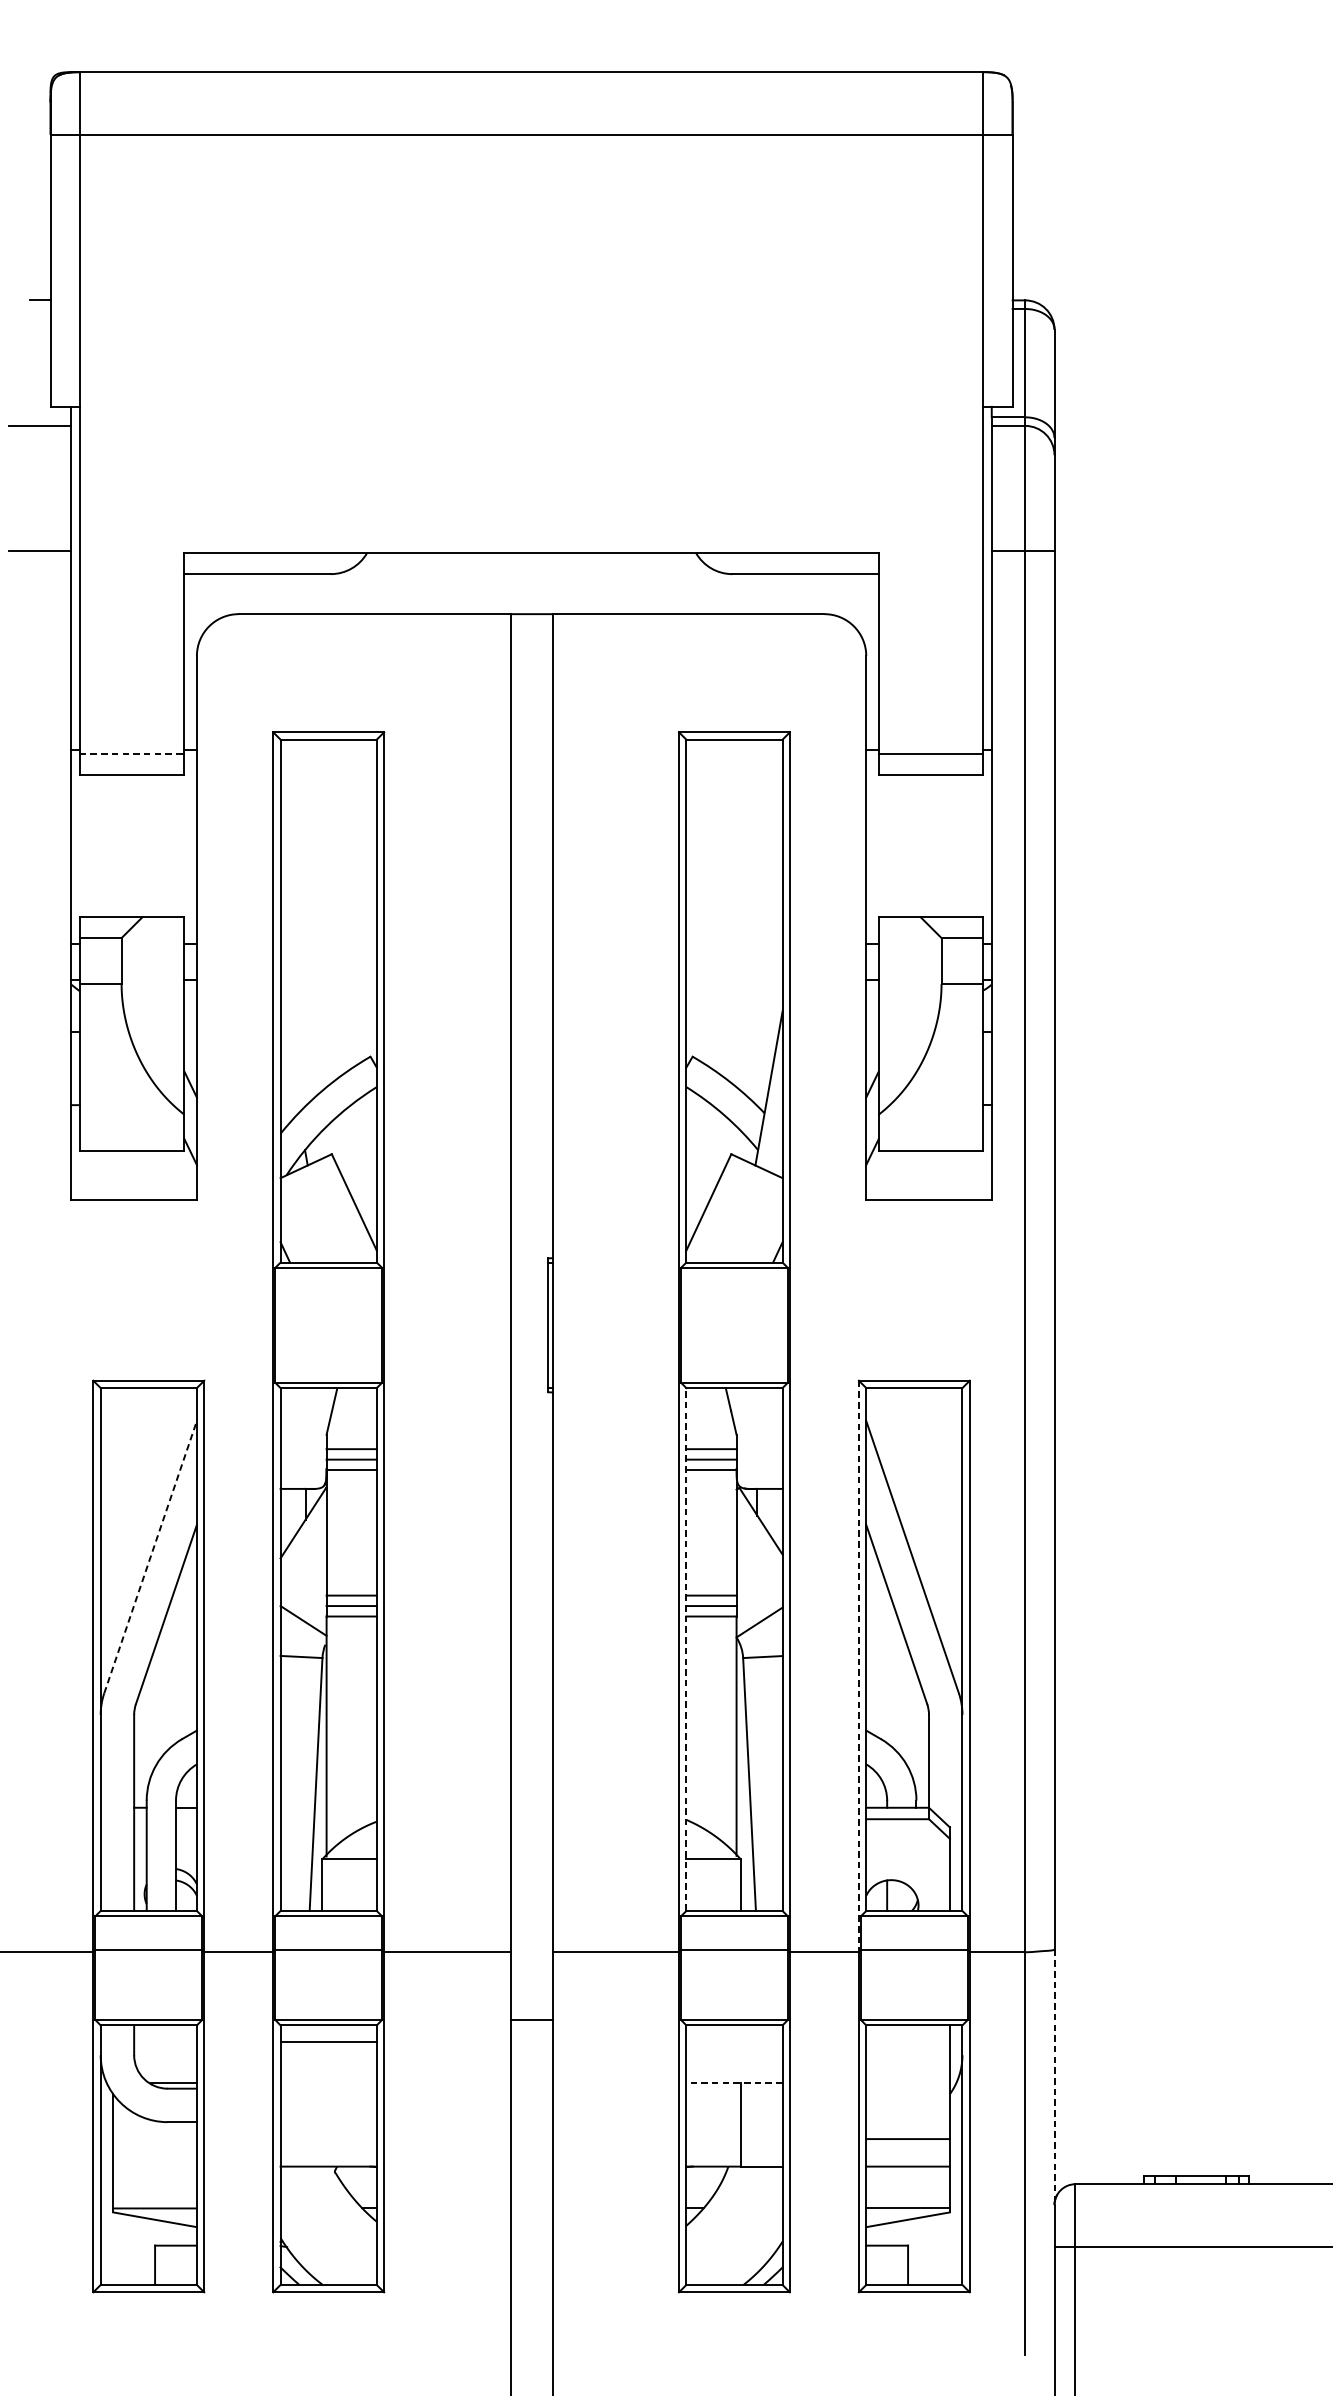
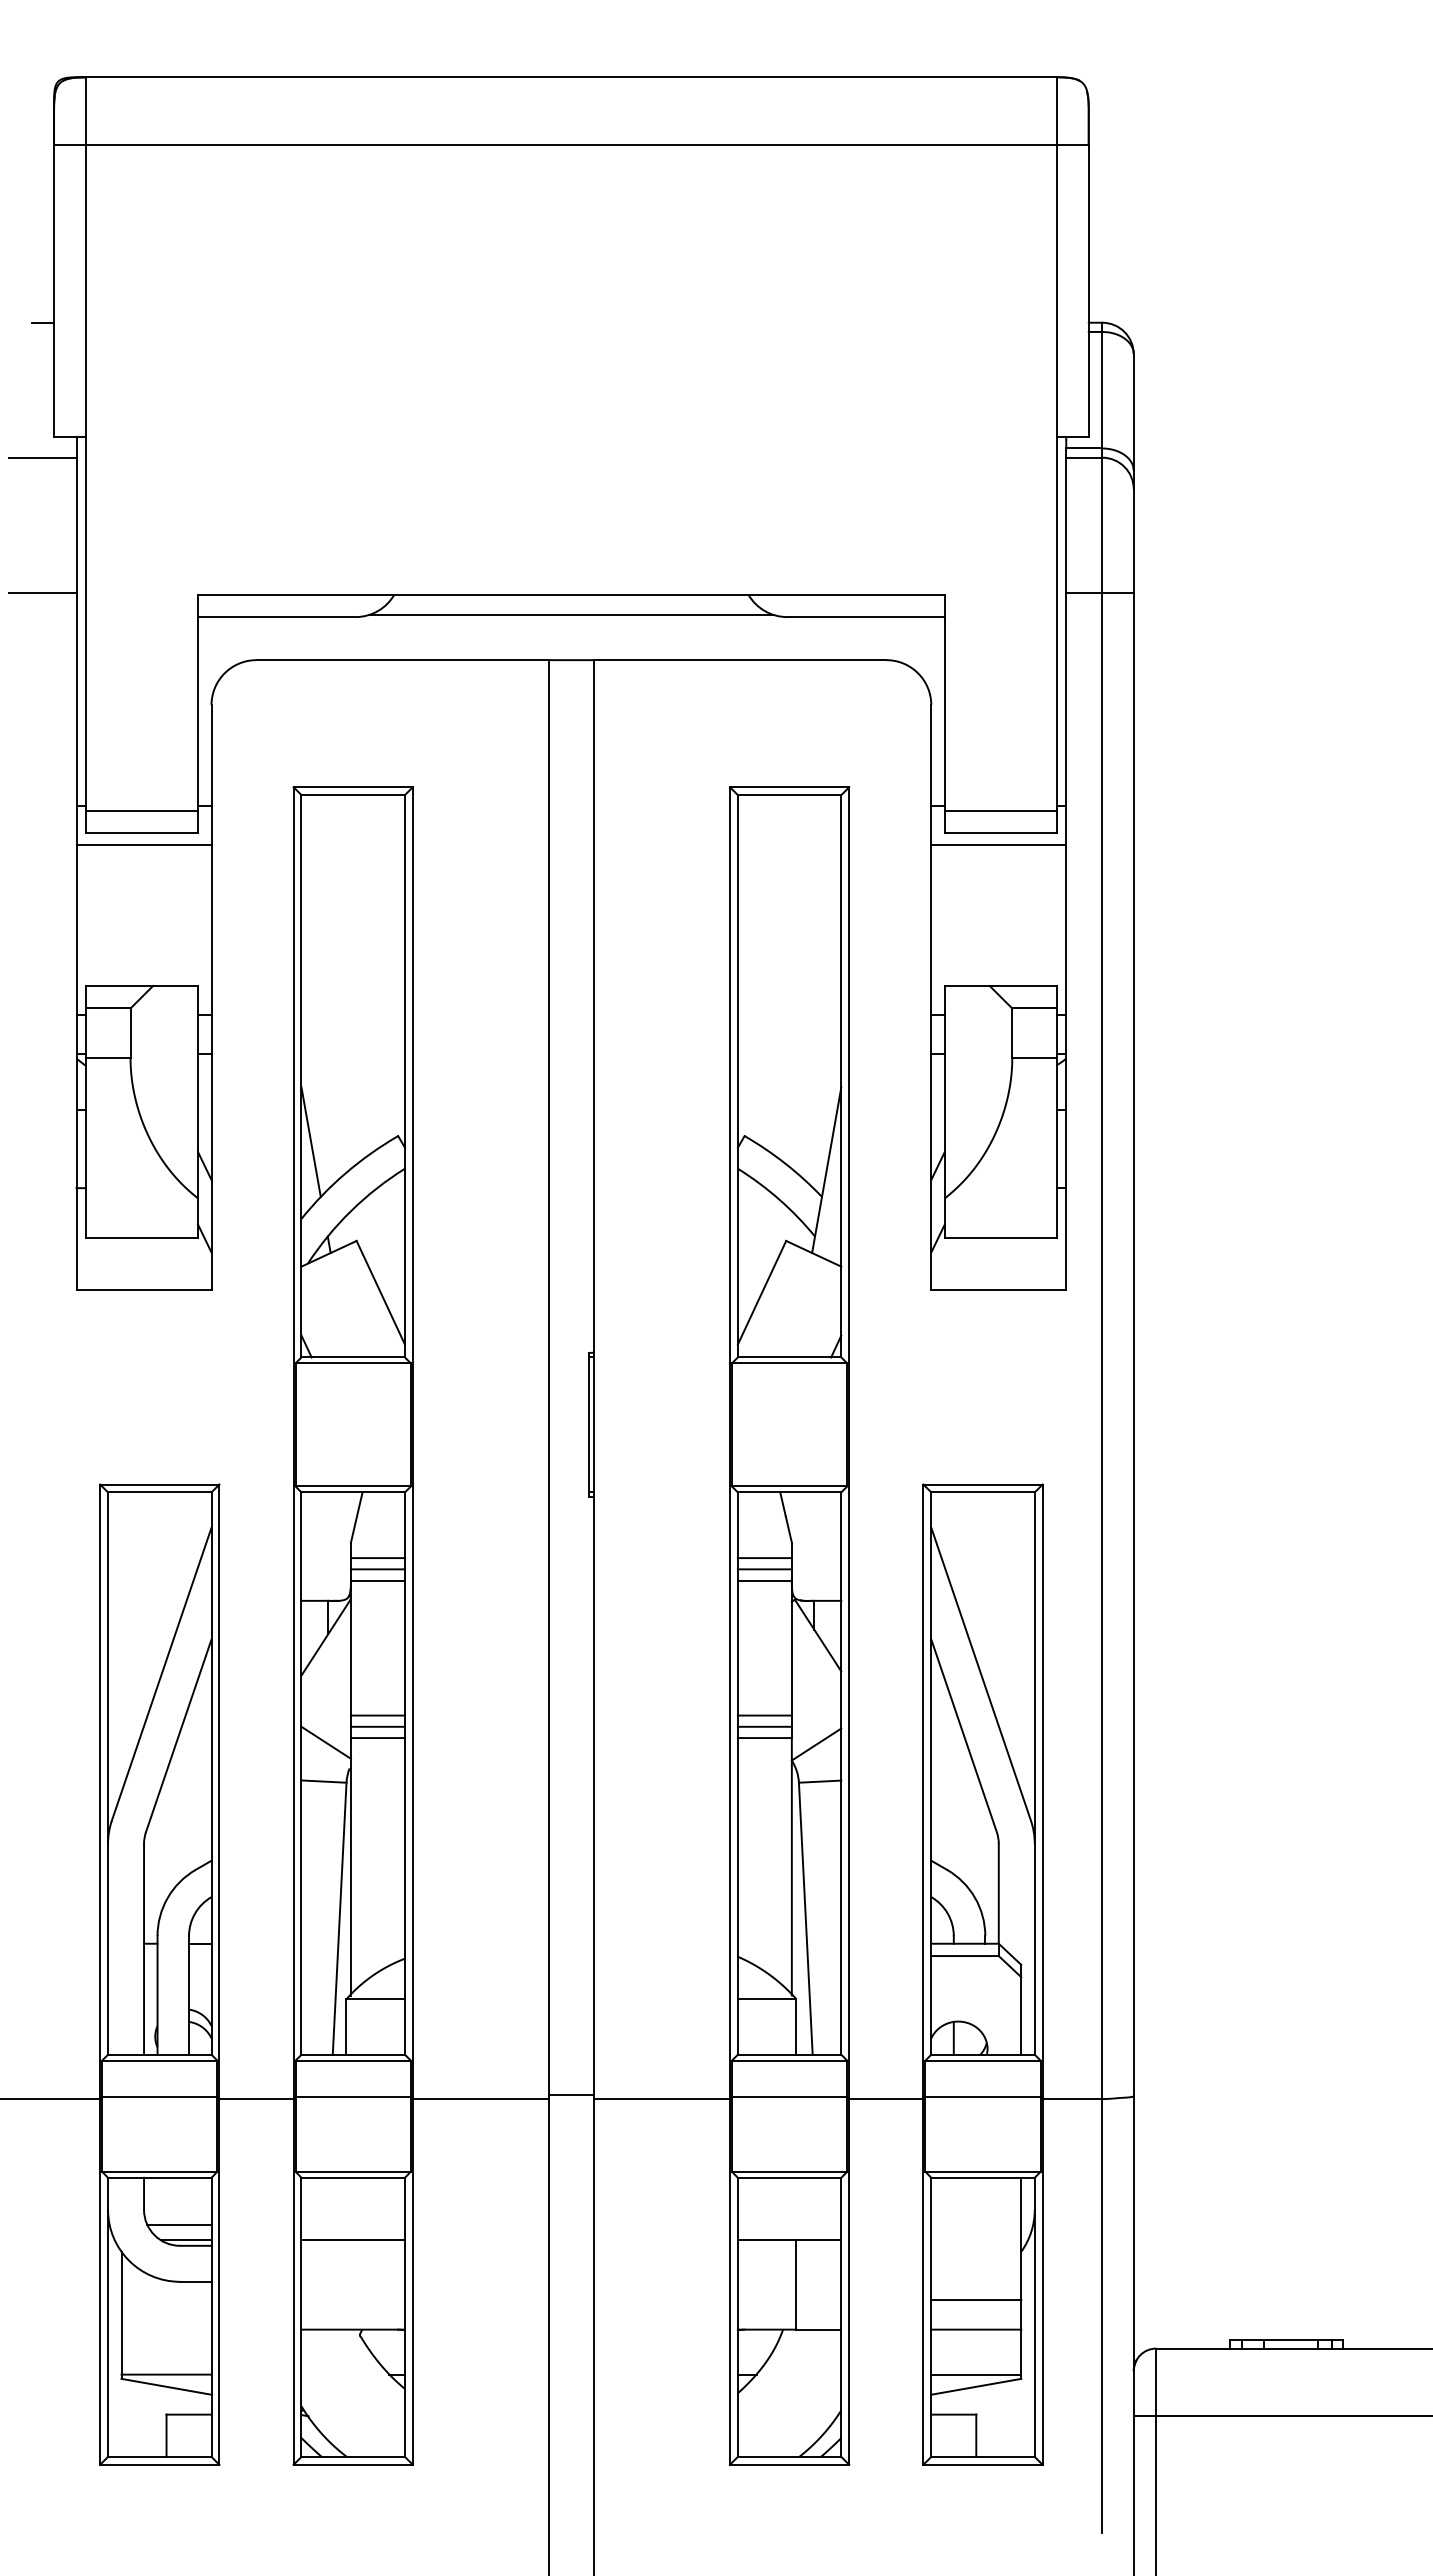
line: (530, 572) -> (570, 615), added
line: (132, 753) -> (142, 810), dashed -> solid
line: (133, 786) -> (143, 845), added
line: (928, 786) -> (998, 845), added
line: (288, 1061) -> (310, 1141), added
line: (150, 1557) -> (161, 1674), dashed -> solid
line: (686, 1649) -> (737, 1773), dashed -> solid
line: (858, 1667) -> (923, 1792), dashed -> solid
line: (530, 2019) -> (570, 2094), moved
line: (328, 2041) -> (352, 2239), moved
line: (167, 2068) -> (179, 2224), added
line: (1054, 2078) -> (1133, 2234), dashed -> solid
line: (734, 2082) -> (789, 2239), dashed -> solid

